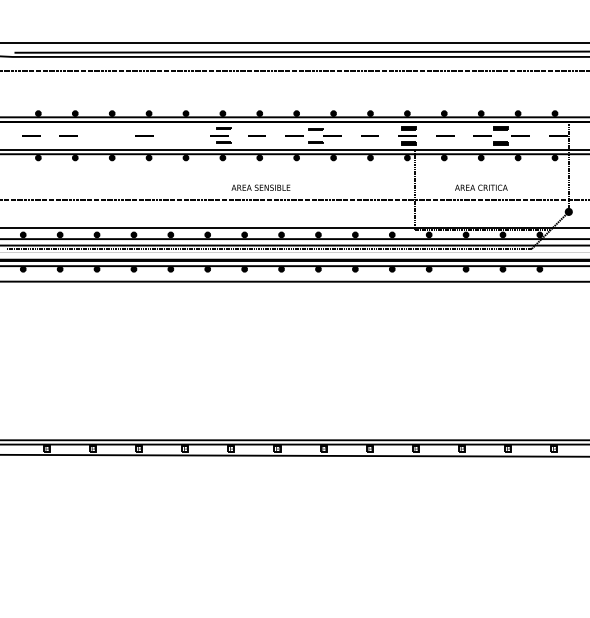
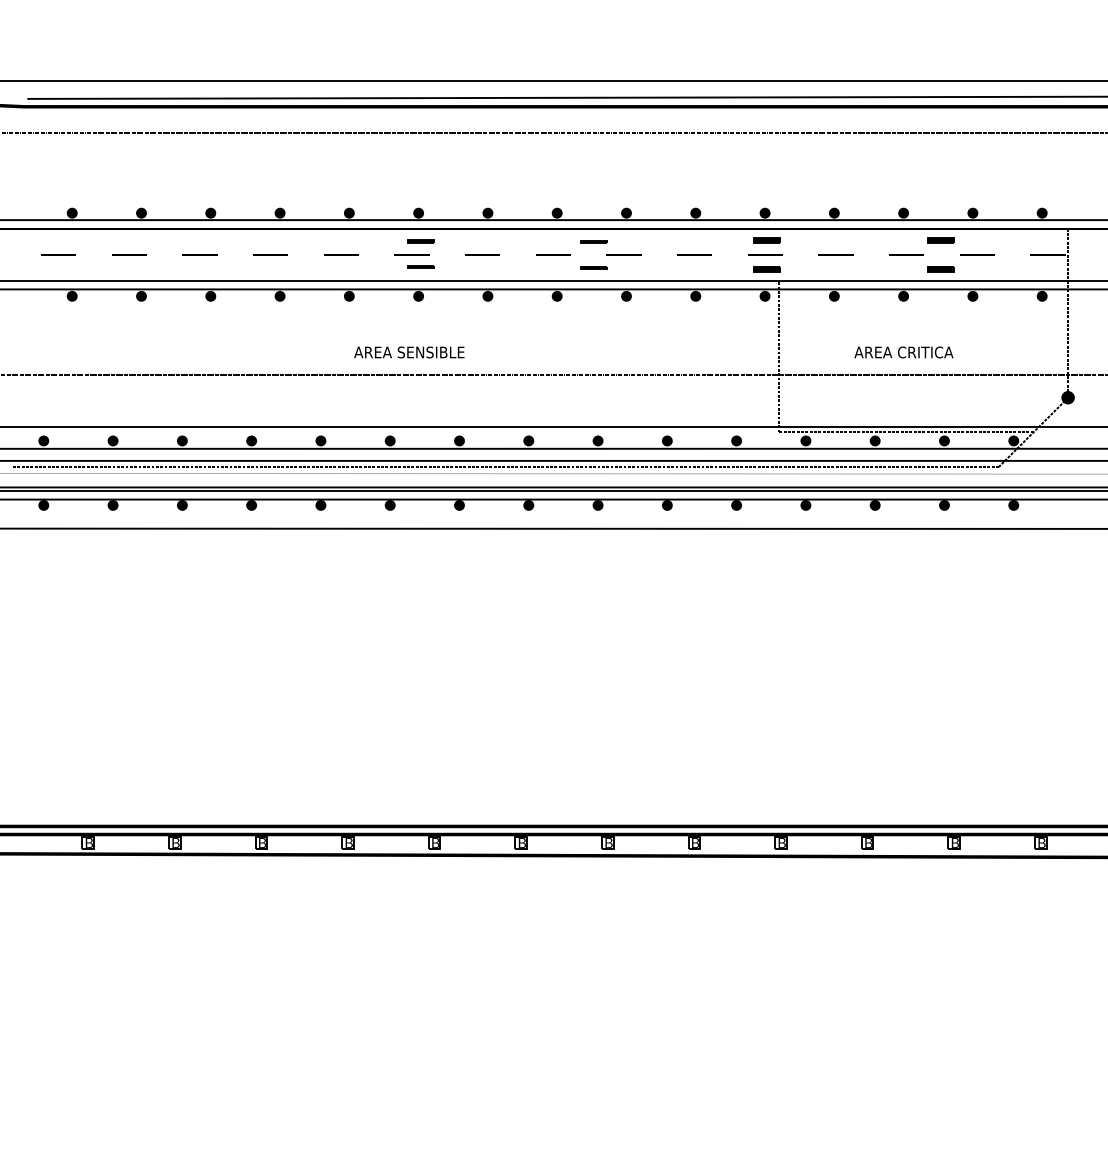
line: (106, 135) -> (200, 254), added
line: (181, 135) -> (340, 254), added
text: (260, 187) -> (408, 351), moved

